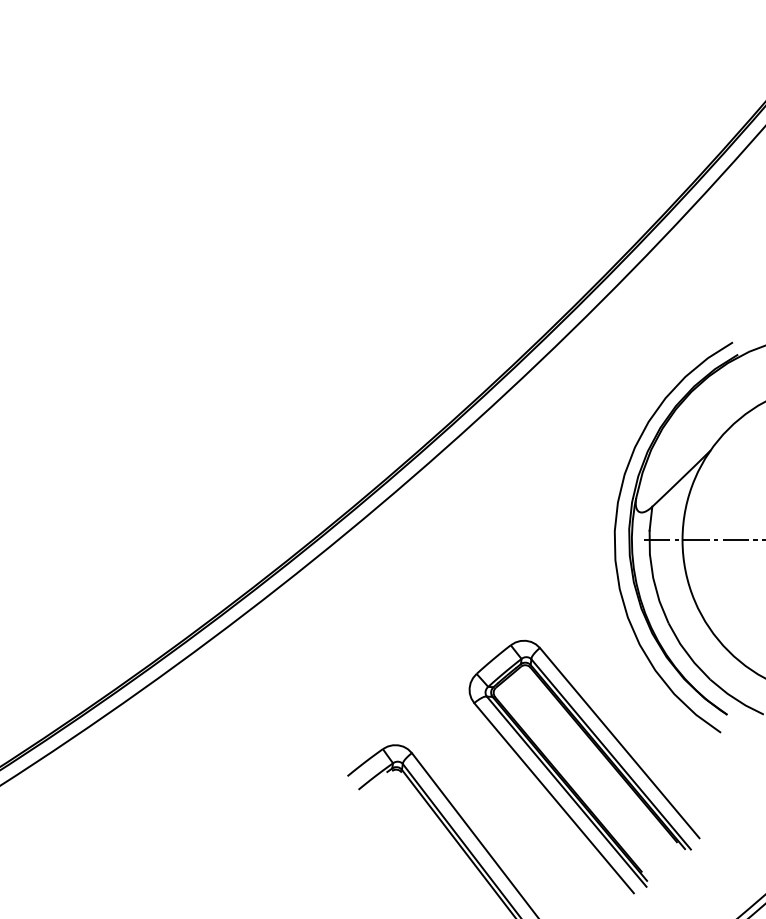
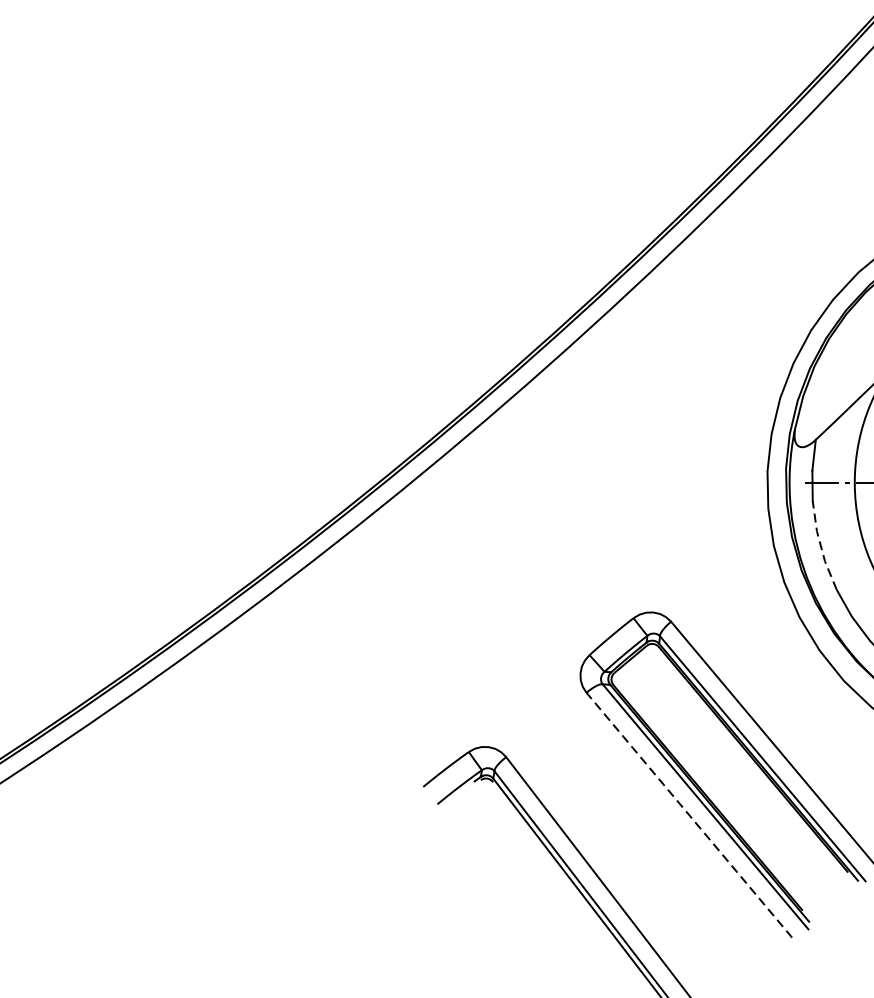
line: (656, 589) -> (821, 546), solid -> dashed
line: (553, 797) -> (688, 814), solid -> dashed

